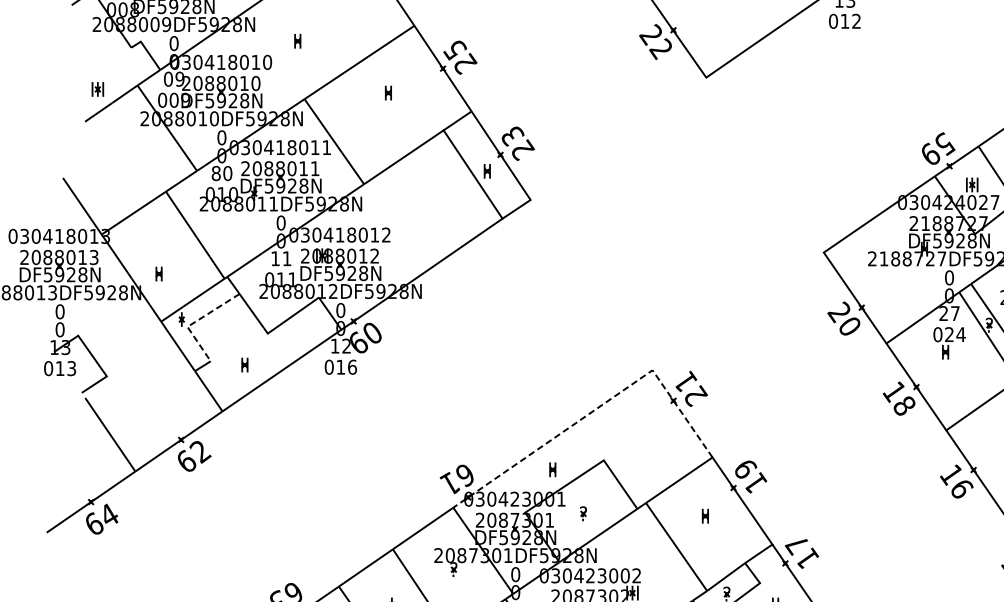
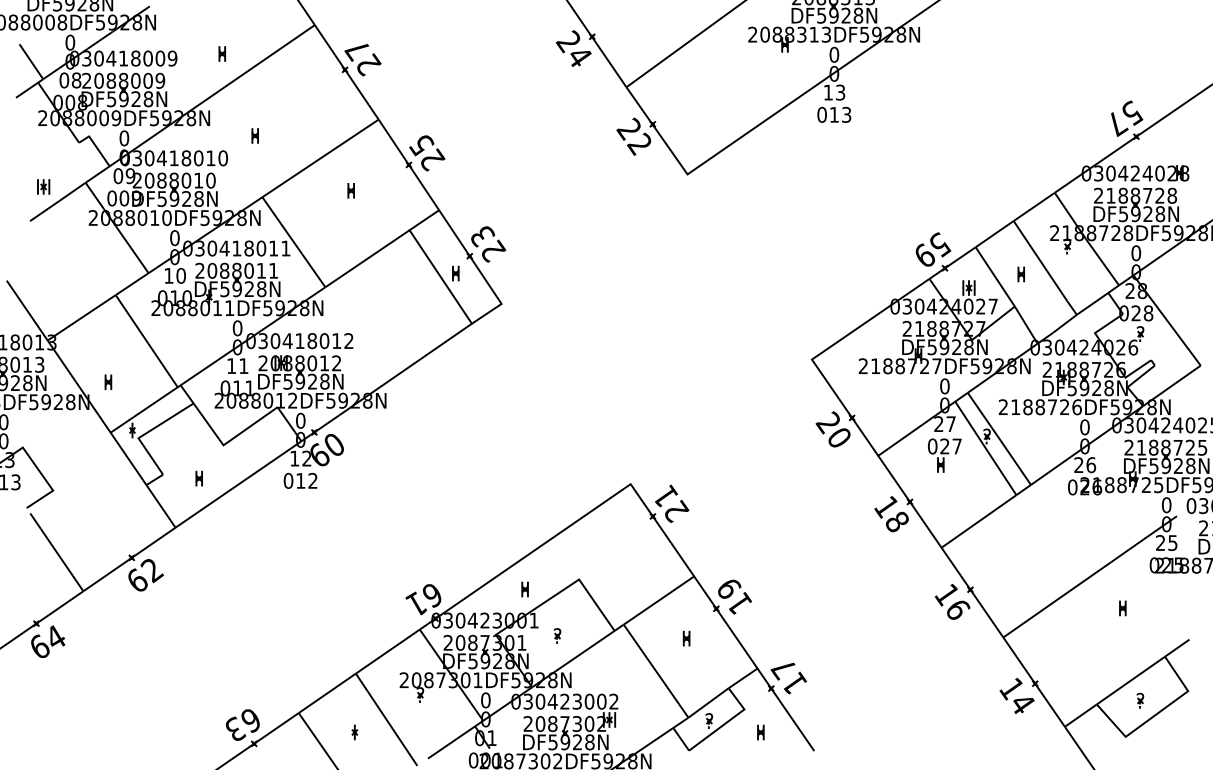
text: (856, 20) -> (846, 114), 012 -> 013
text: (215, 173) -> (168, 275), 80 -> 10
line: (195, 322) -> (146, 433), dashed -> solid
text: (961, 334) -> (957, 446), 024 -> 027
text: (351, 366) -> (312, 480), 016 -> 012
line: (596, 408) -> (571, 524), dashed -> solid

